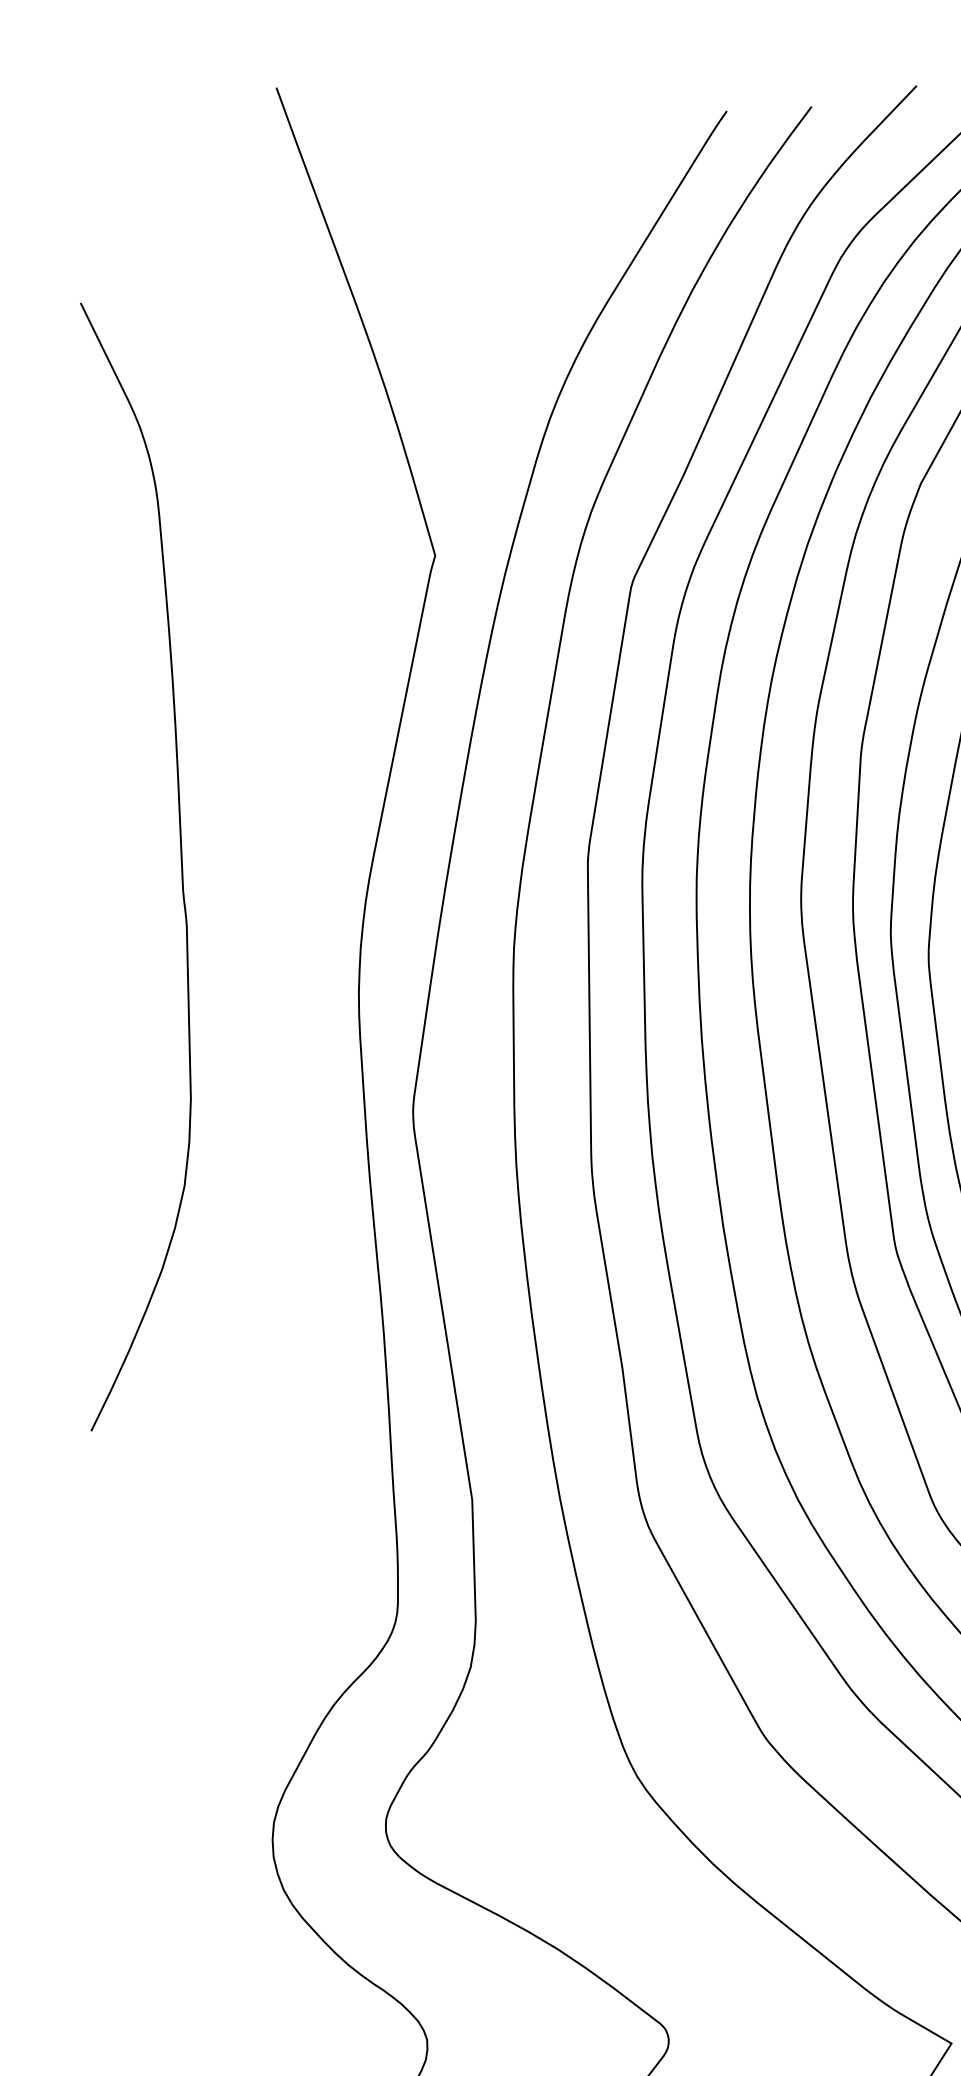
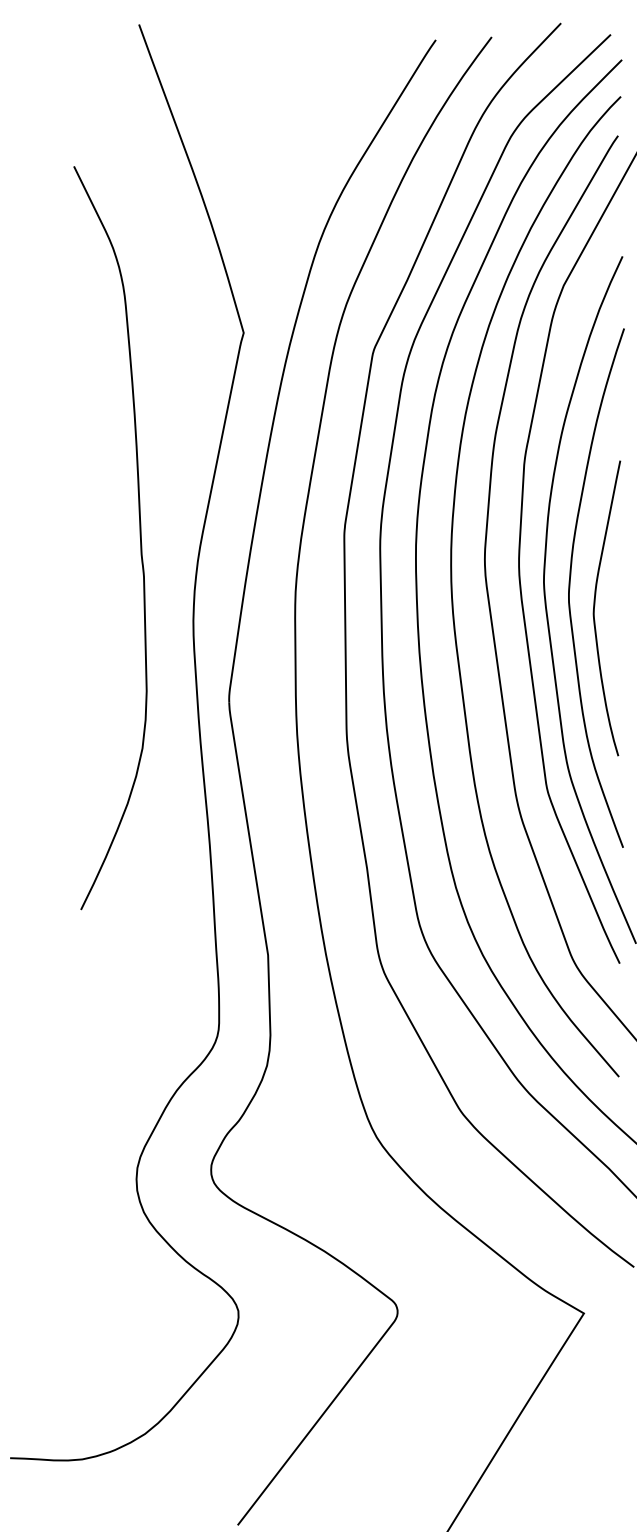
curve: (179, 864) -> (139, 536), moved

